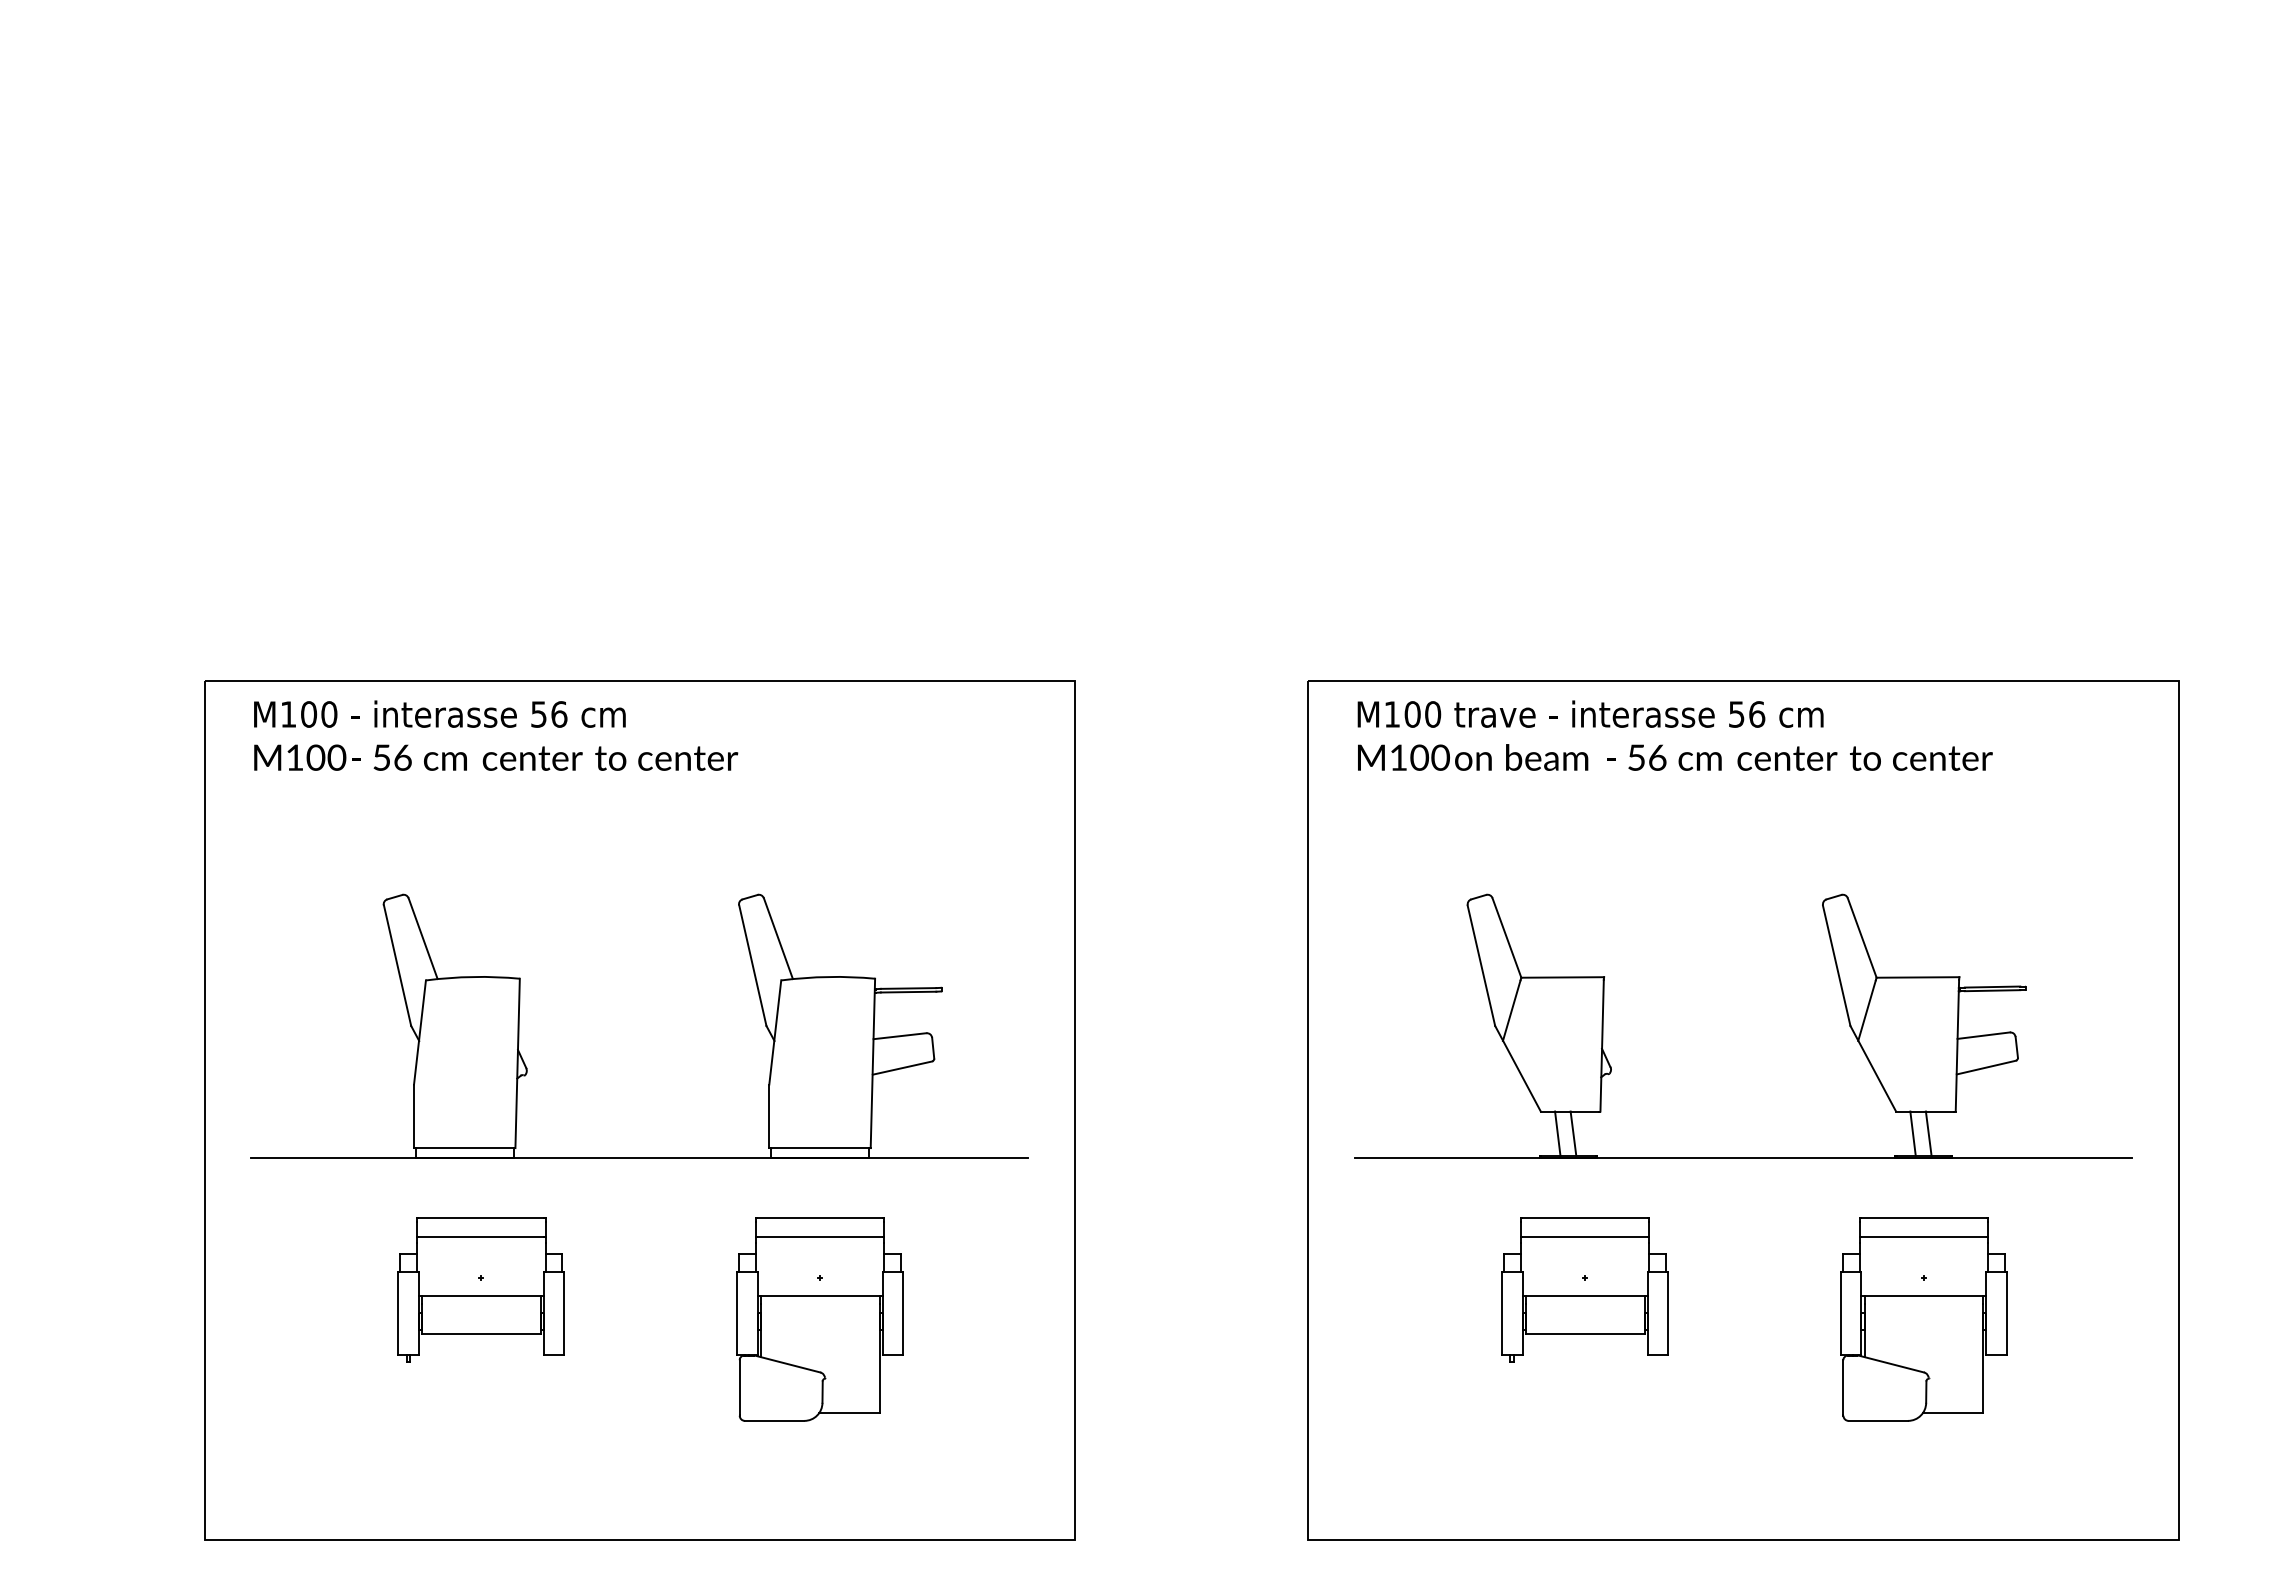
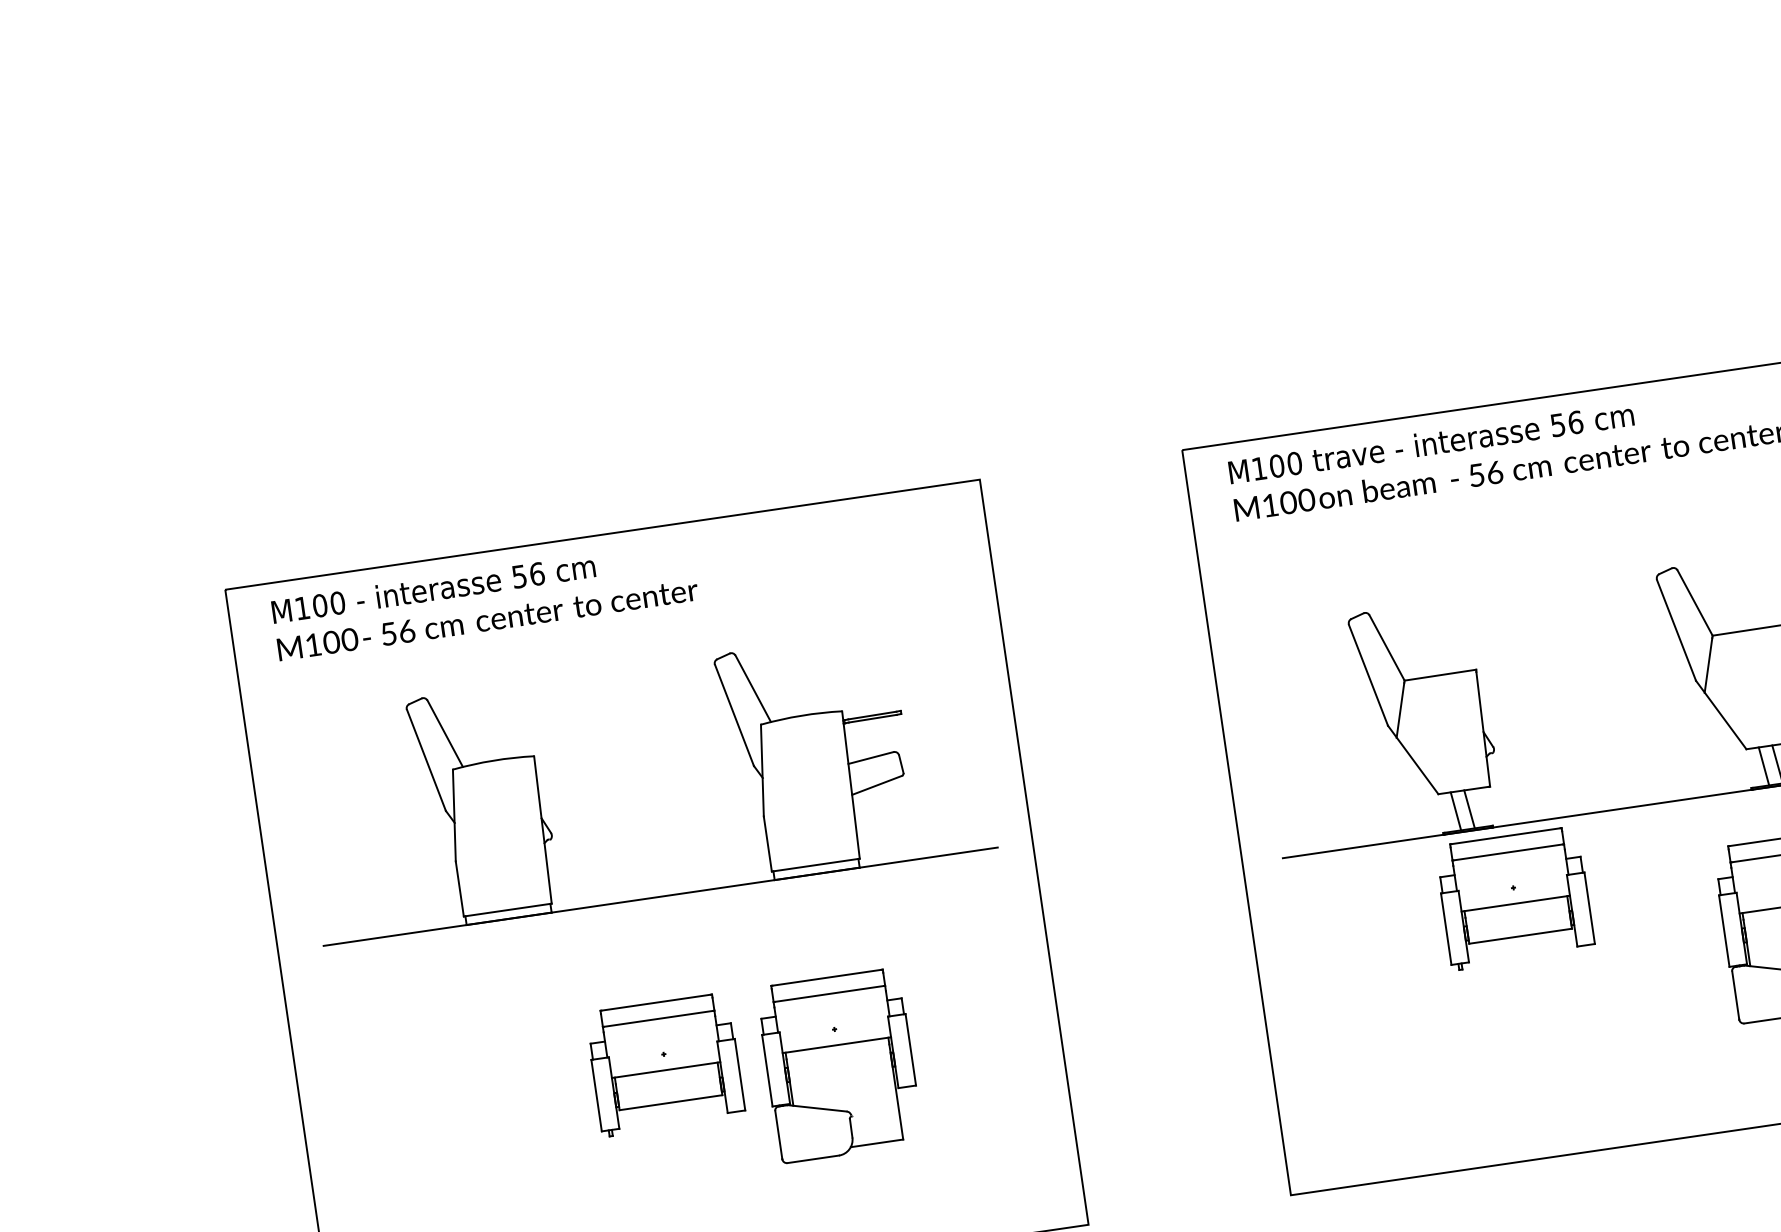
part: (527, 1067) -> (552, 832), moved
part: (480, 1289) -> (664, 1064), moved
part: (1584, 1289) -> (1514, 898), moved

